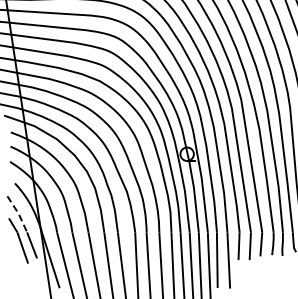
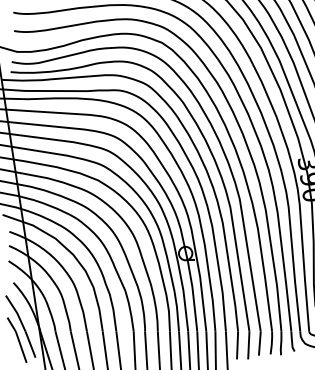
line: (19, 214) -> (17, 313), dashed -> solid

